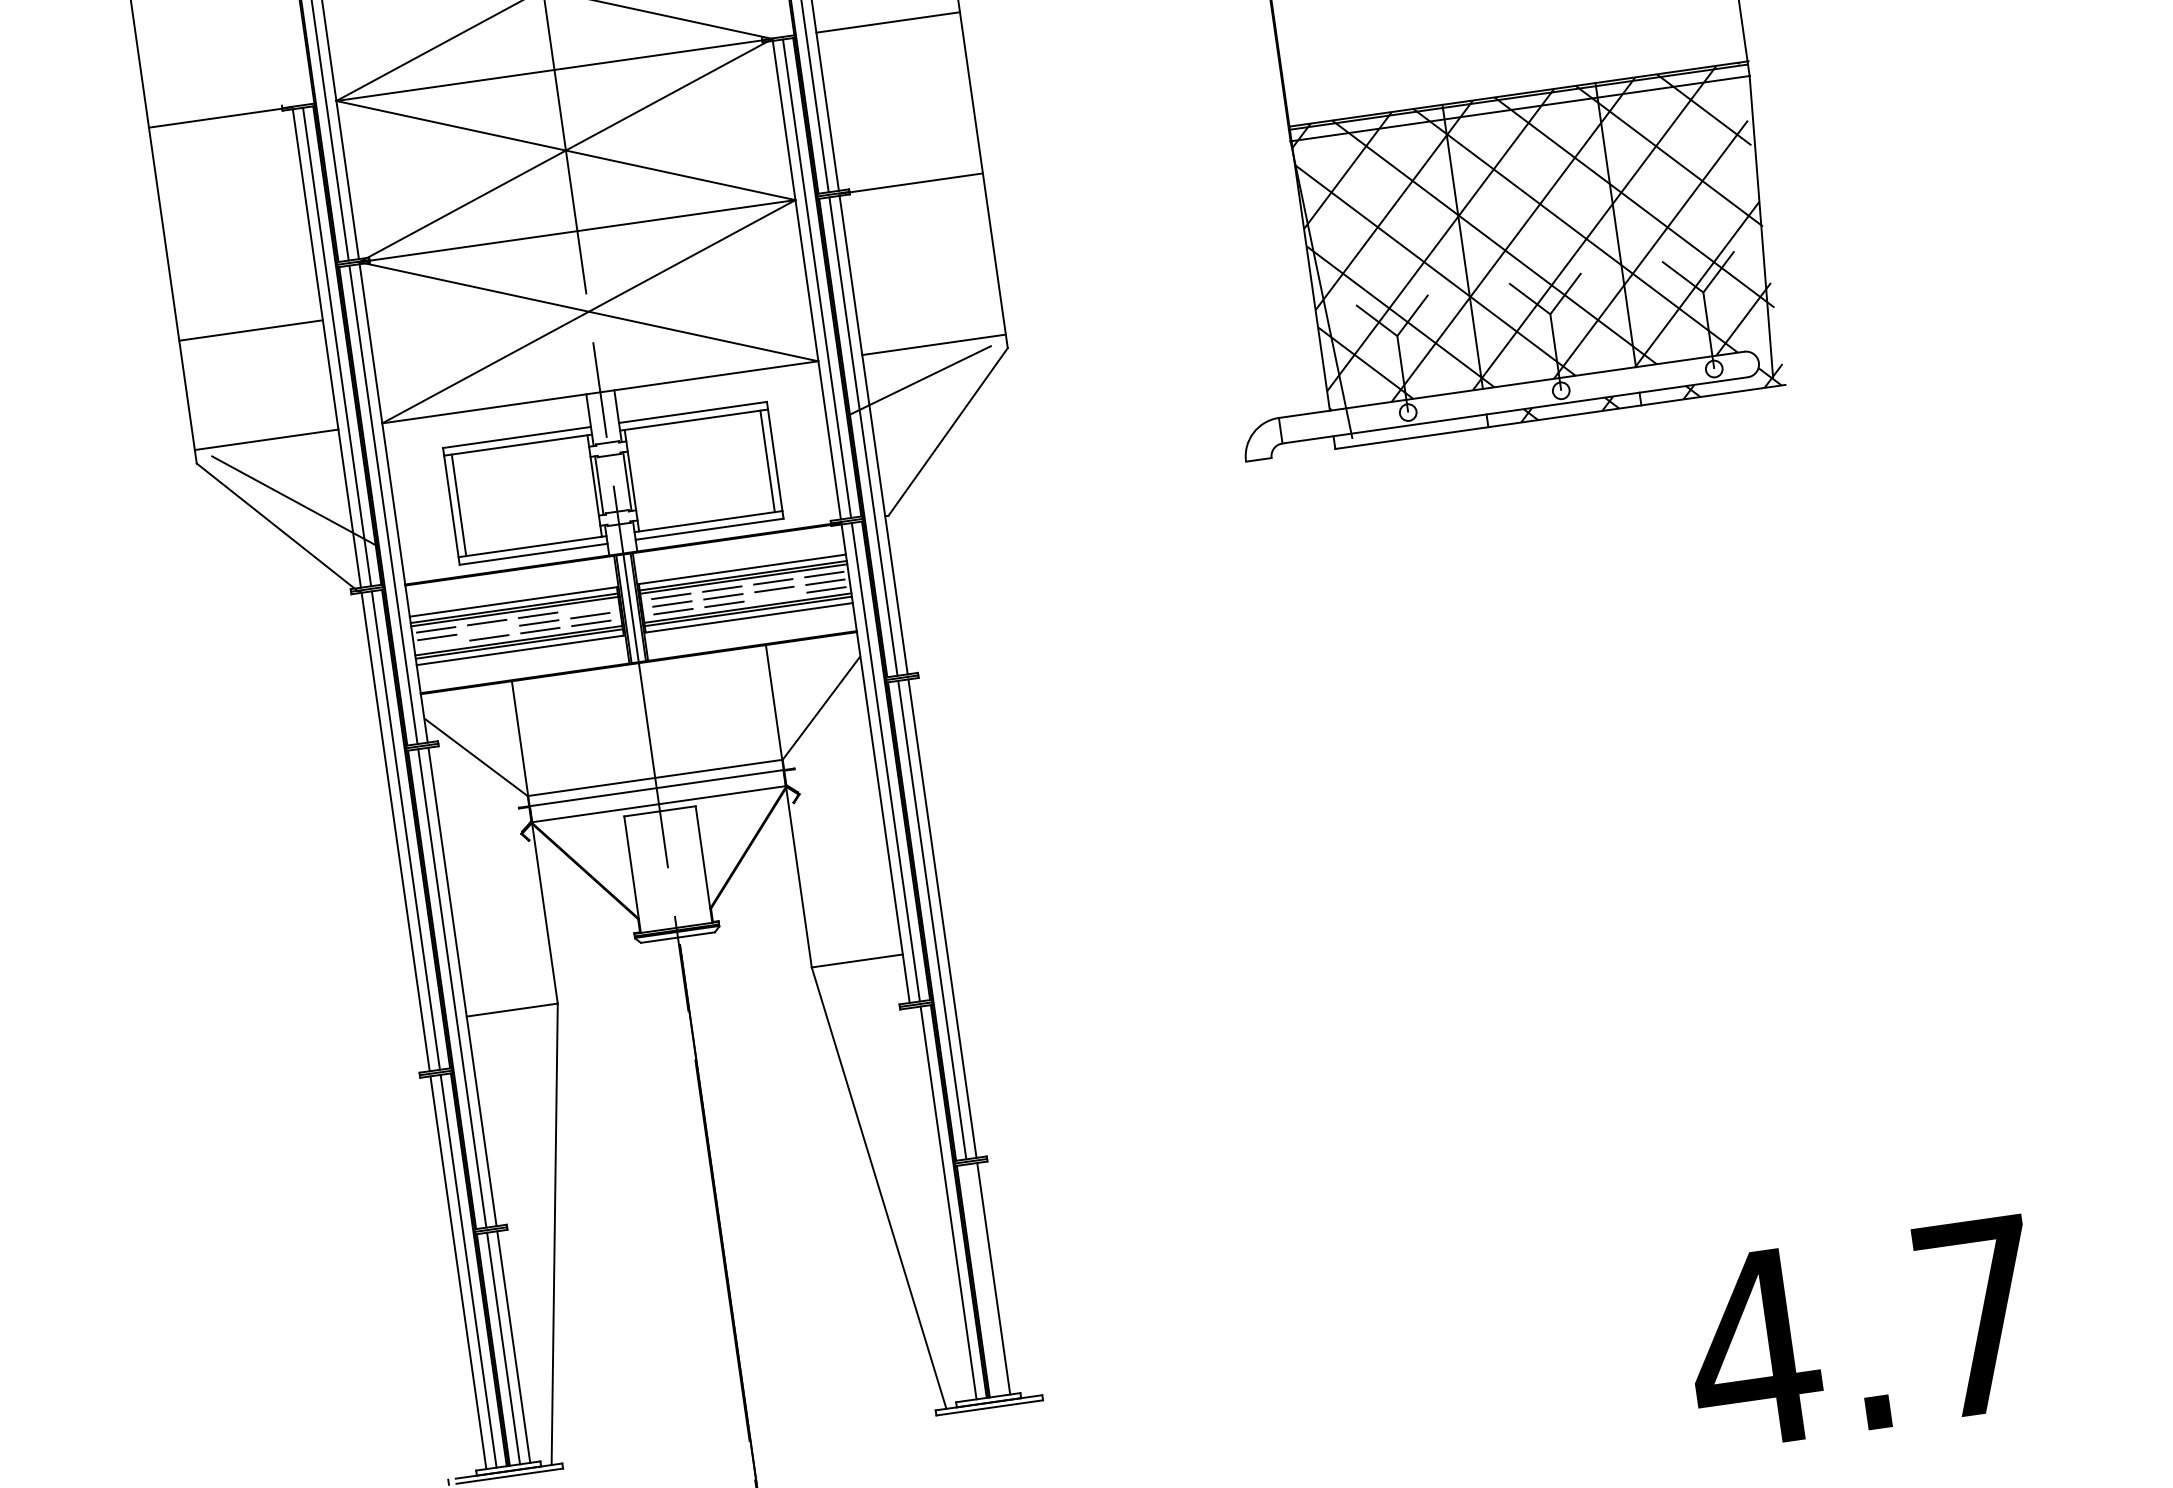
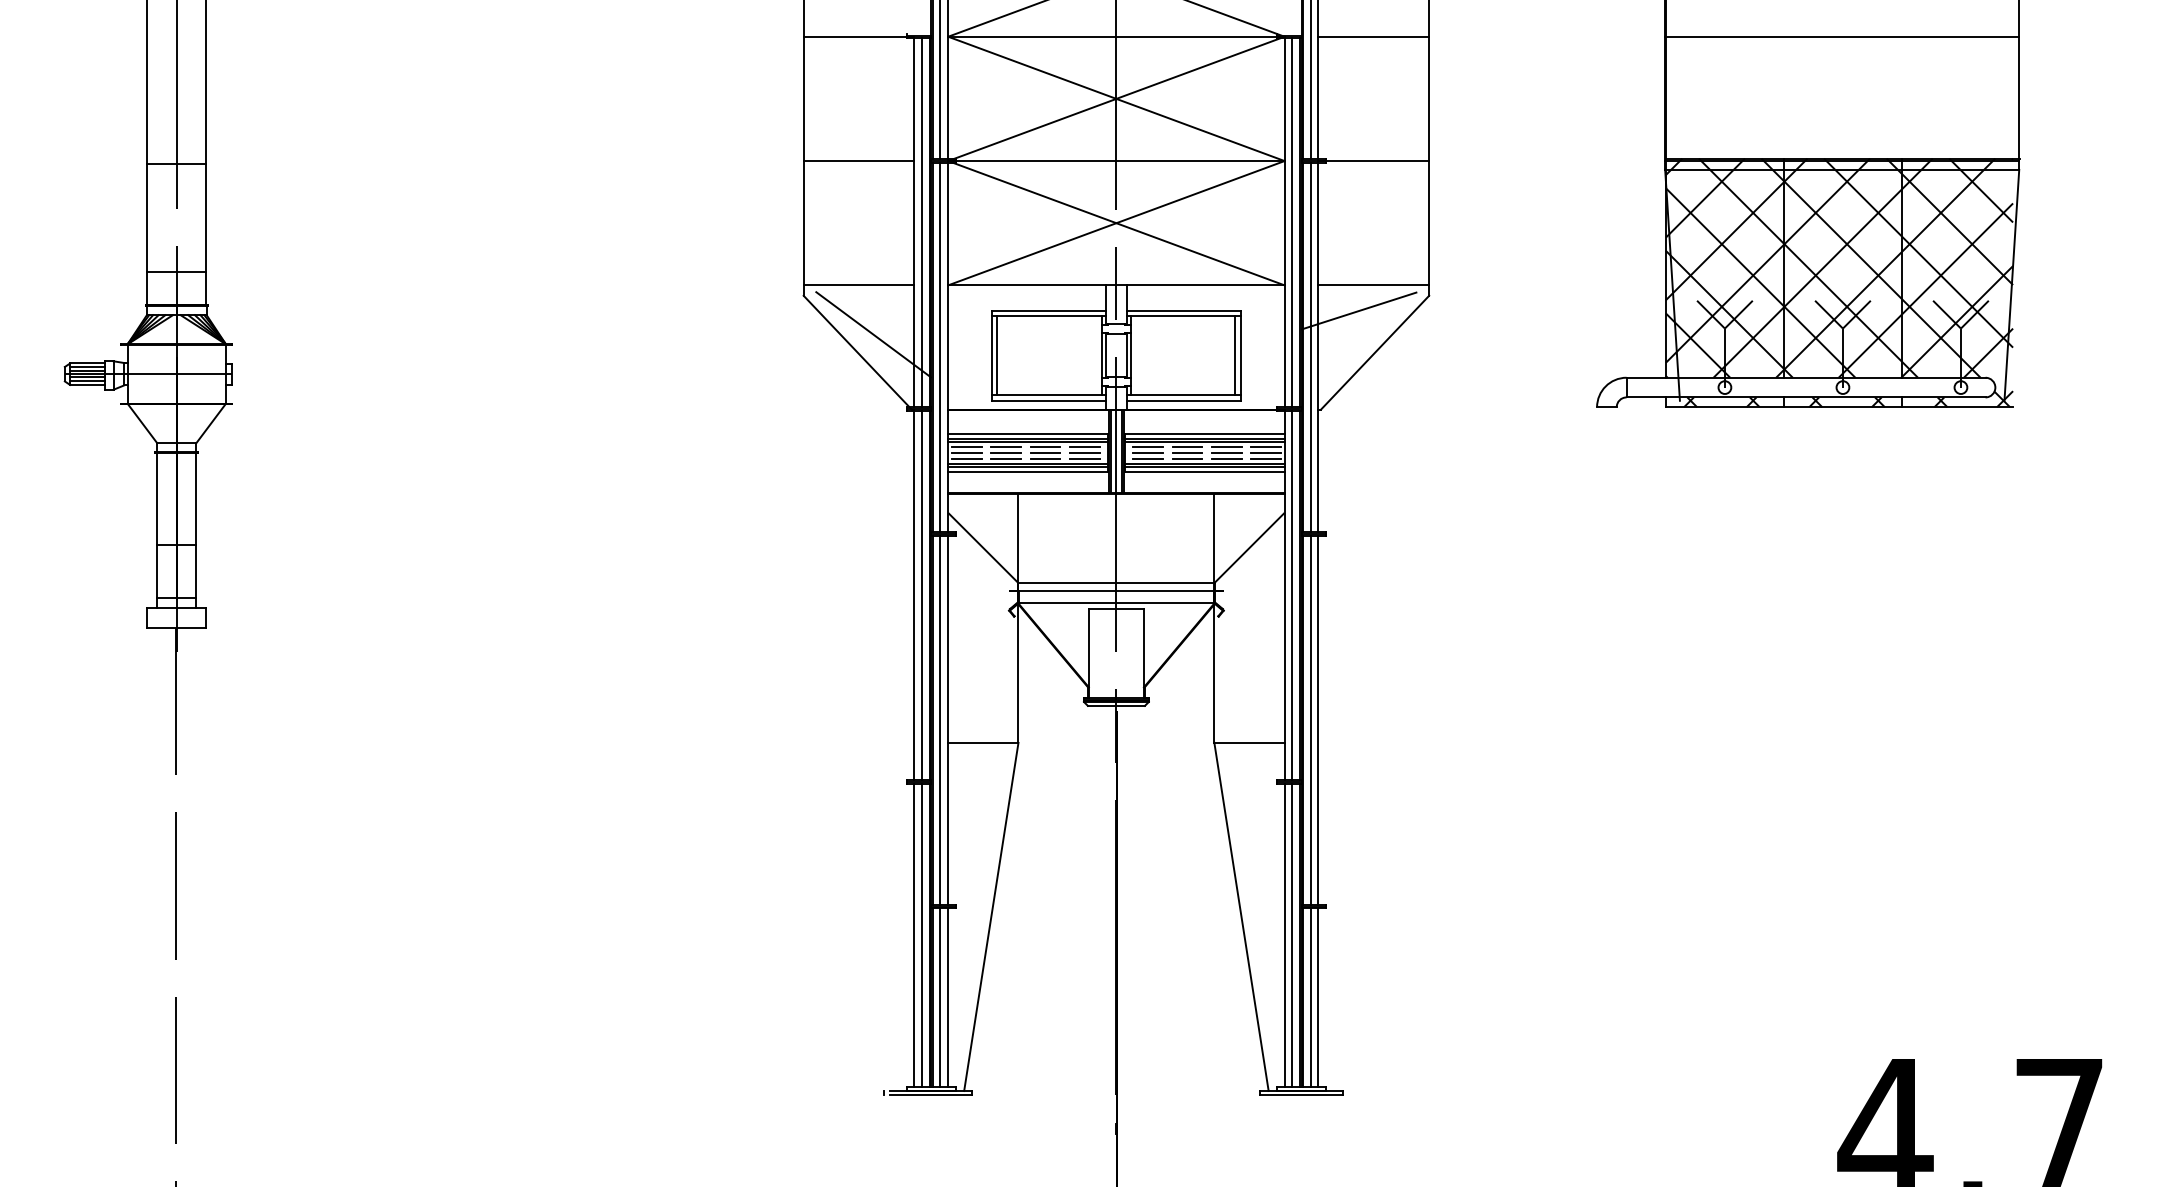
line: (250, 331) -> (858, 161), moved
hatch: (1406, 432) -> (1721, 402), added
line: (775, 597) -> (1226, 459), added
line: (588, 608) -> (1084, 447), added
line: (487, 630) -> (1005, 453), added
line: (438, 645) -> (966, 459), added
line: (938, 1204) -> (1284, 935), added
line: (983, 1279) -> (1310, 997), added

